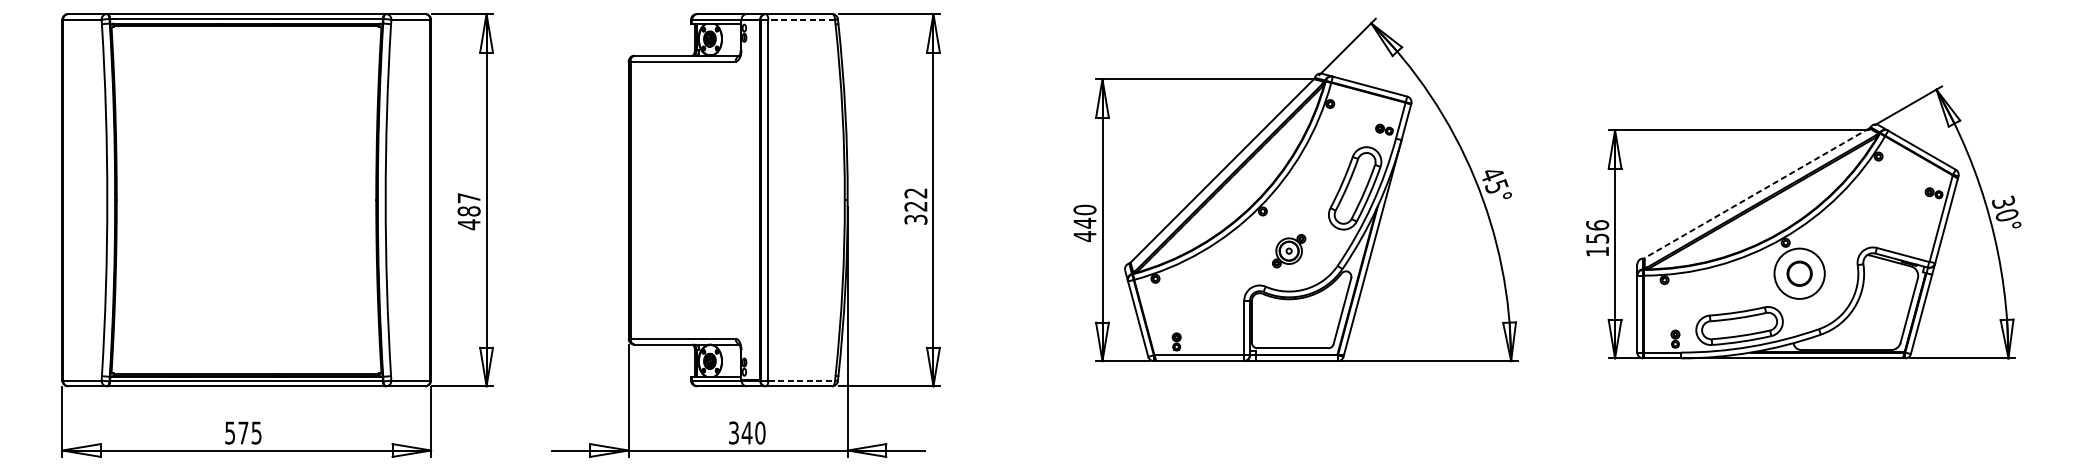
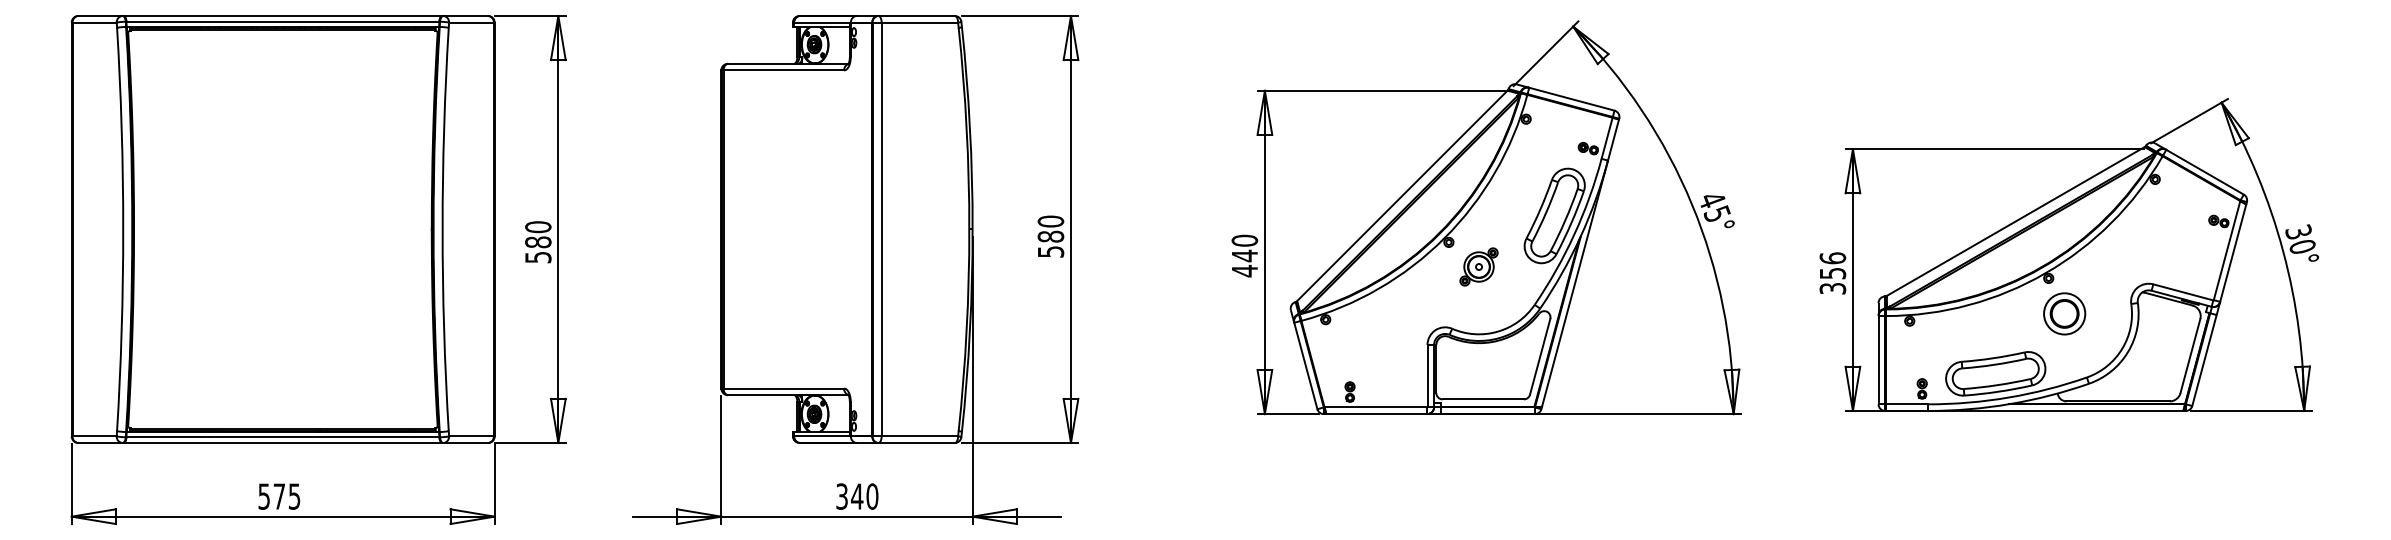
line: (801, 19) -> (919, 22), dashed -> solid
line: (1756, 193) -> (2015, 221), dashed -> solid
text: (915, 206) -> (1050, 236), 322 -> 580
text: (469, 211) -> (538, 242), 487 -> 580
part: (1288, 250) -> (1478, 266), moved
text: (1597, 251) -> (1832, 288), 156 -> 356
circle: (1799, 273) -> (2064, 313), size x0.71
line: (802, 380) -> (920, 436), dashed -> solid

